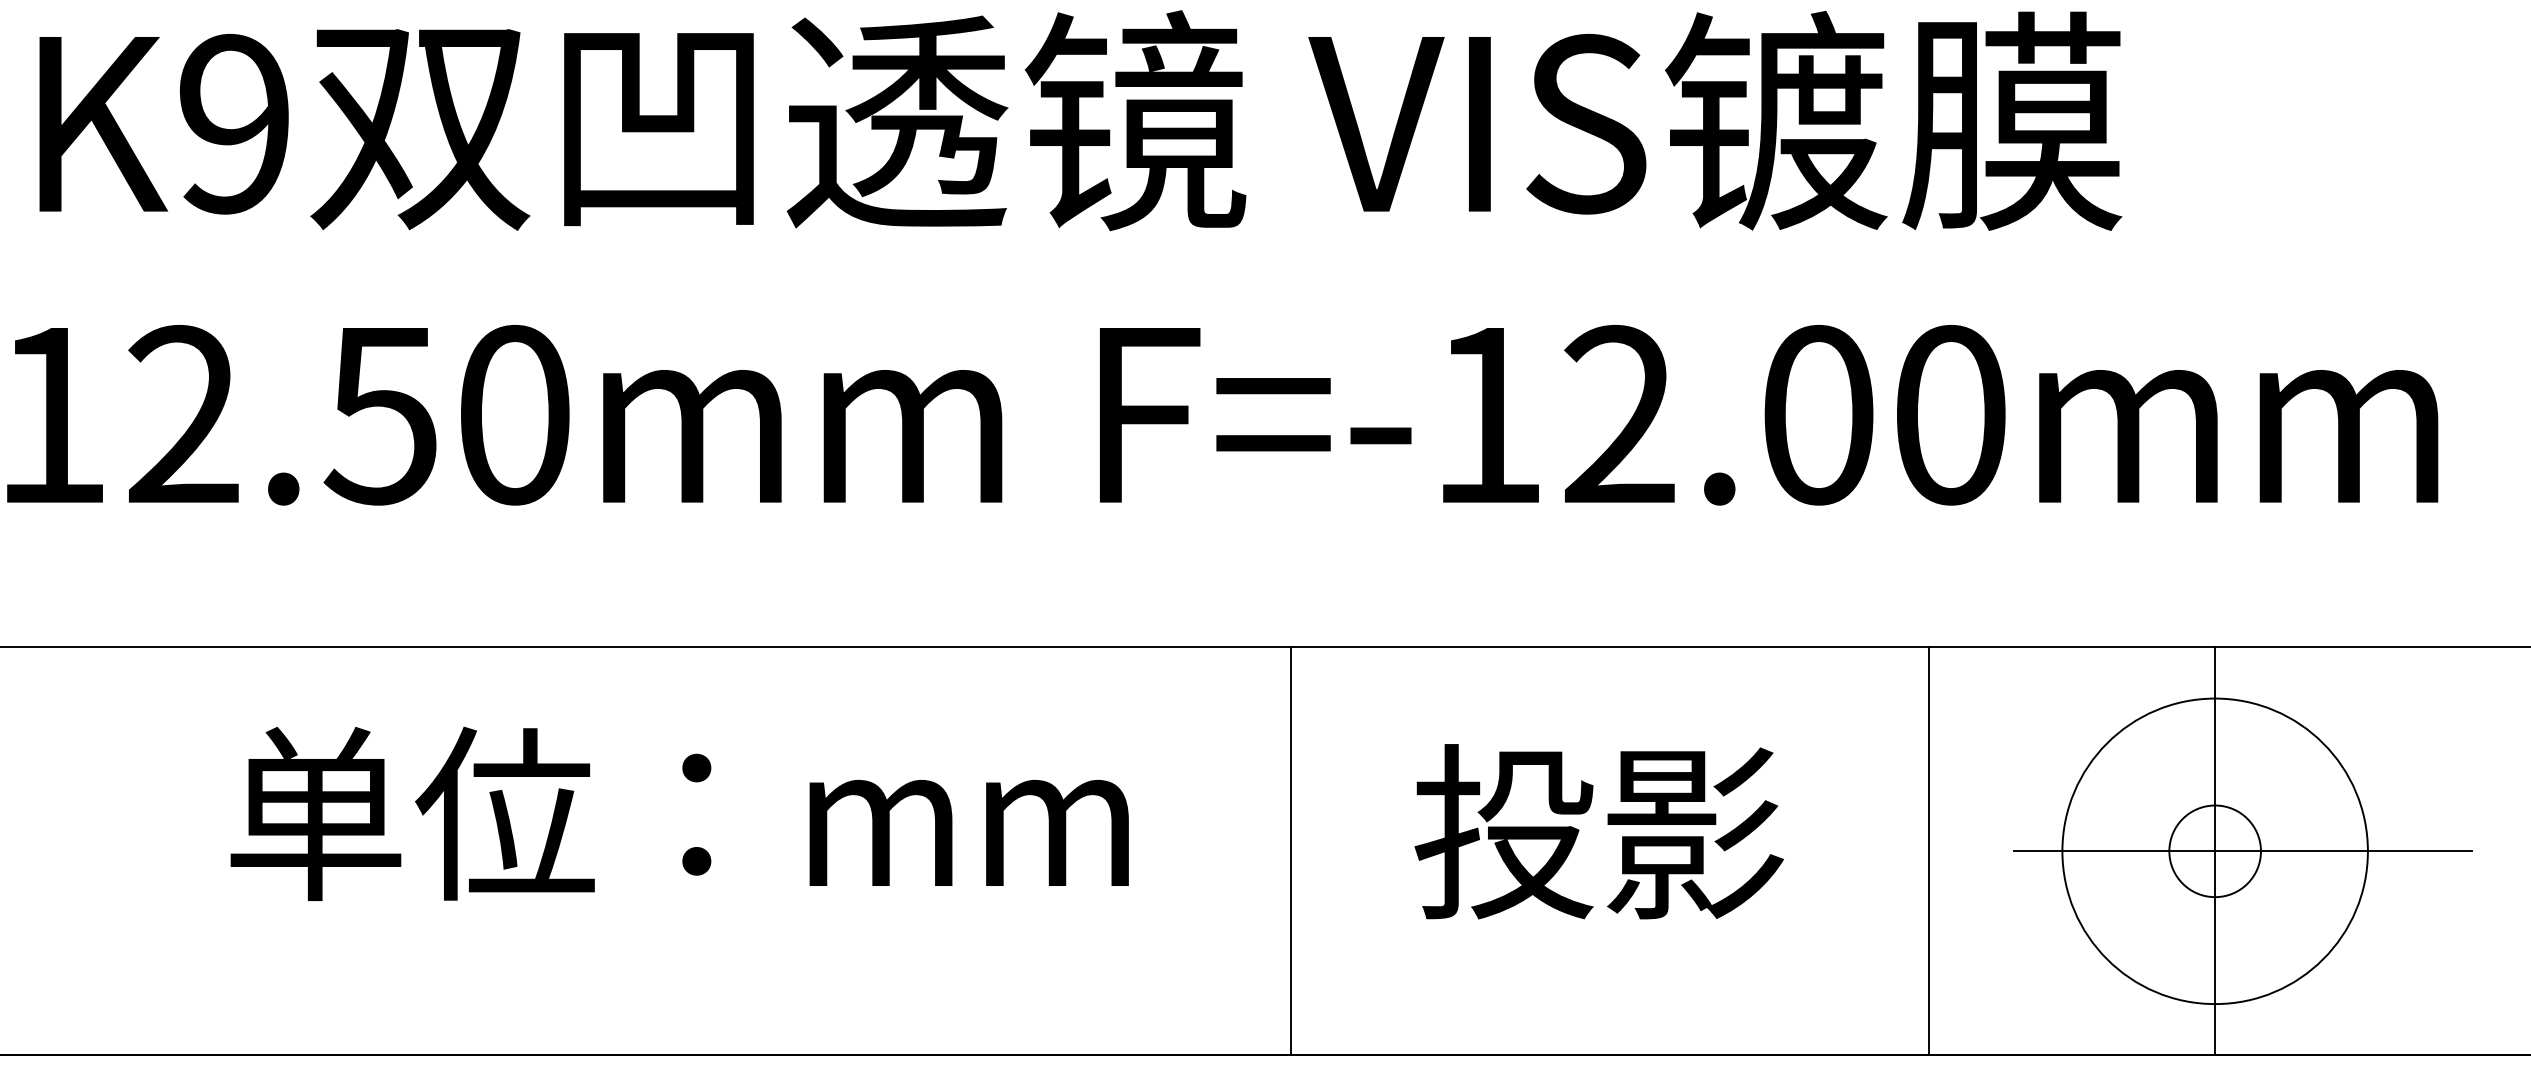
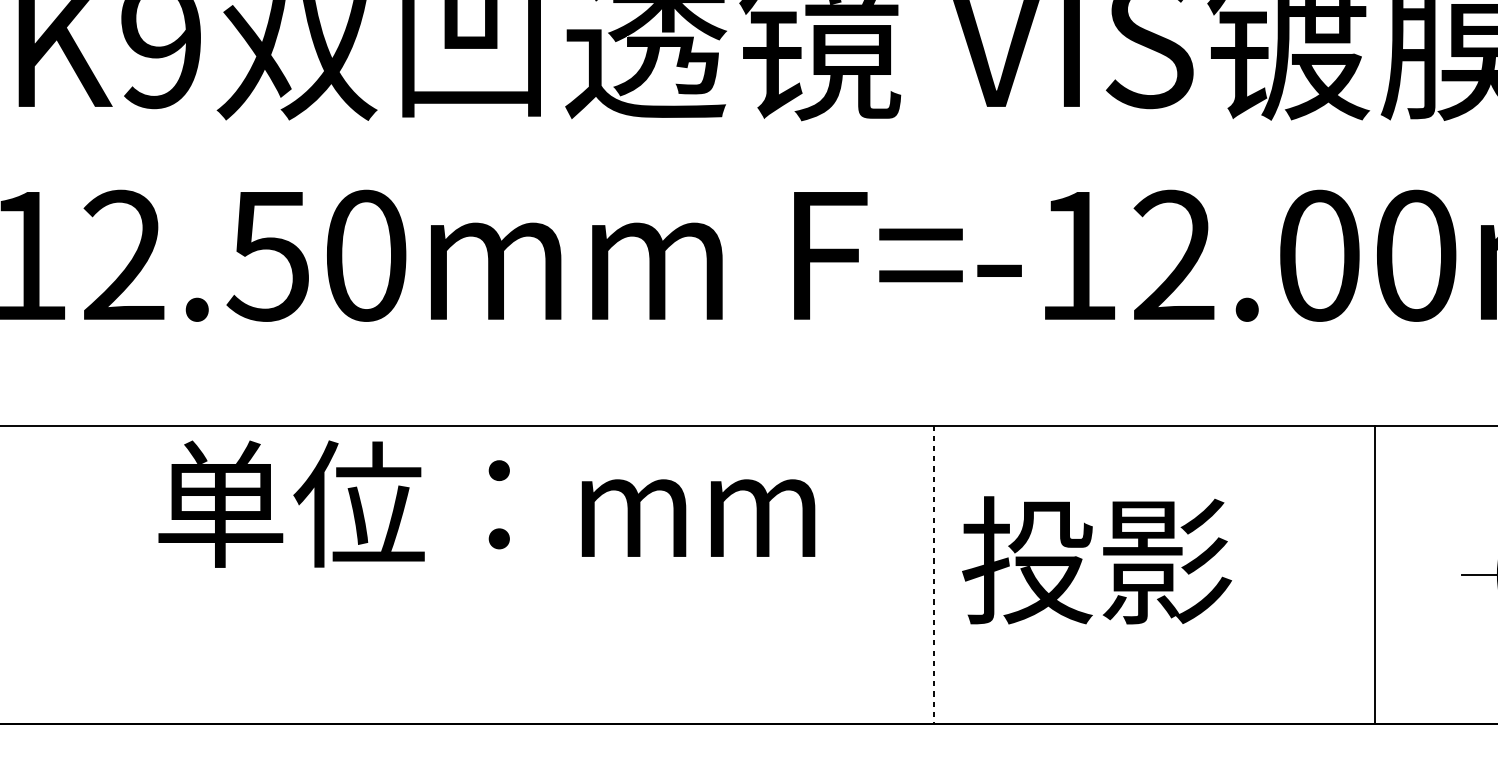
text: (679, 813) -> (486, 503), moved
text: (1598, 831) -> (1096, 560), moved
line: (1291, 851) -> (934, 574), solid -> dashed
line: (1929, 851) -> (1375, 574), moved

